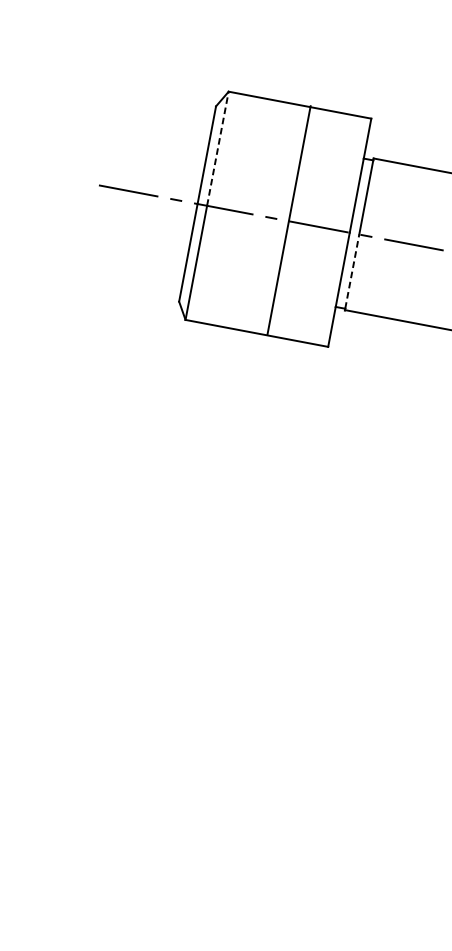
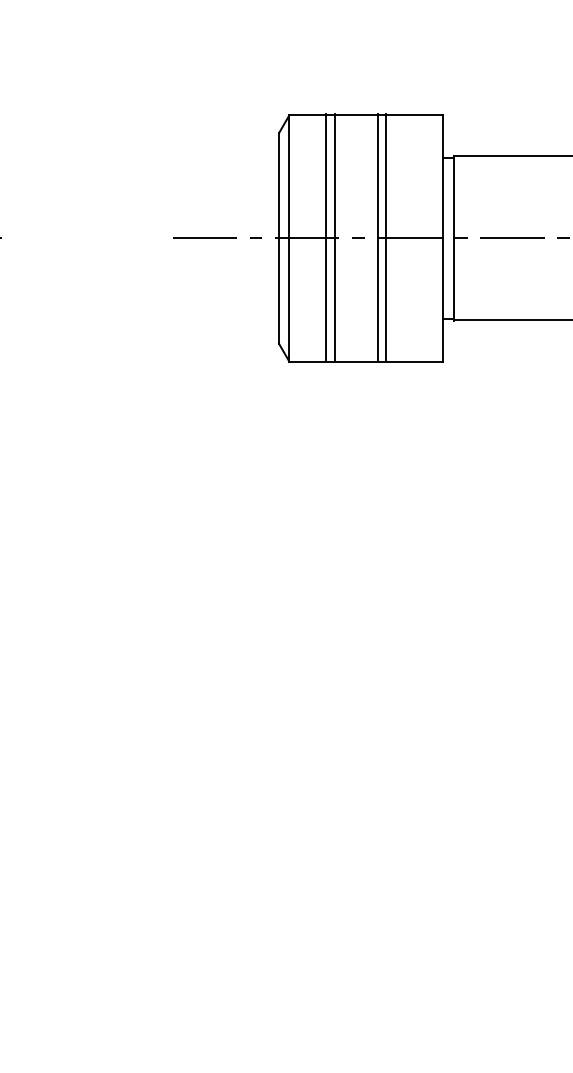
line: (218, 148) -> (289, 176), dashed -> solid
line: (241, 211) -> (326, 237), added
line: (249, 212) -> (334, 237), added
line: (296, 221) -> (385, 237), added
line: (352, 271) -> (453, 278), dashed -> solid

